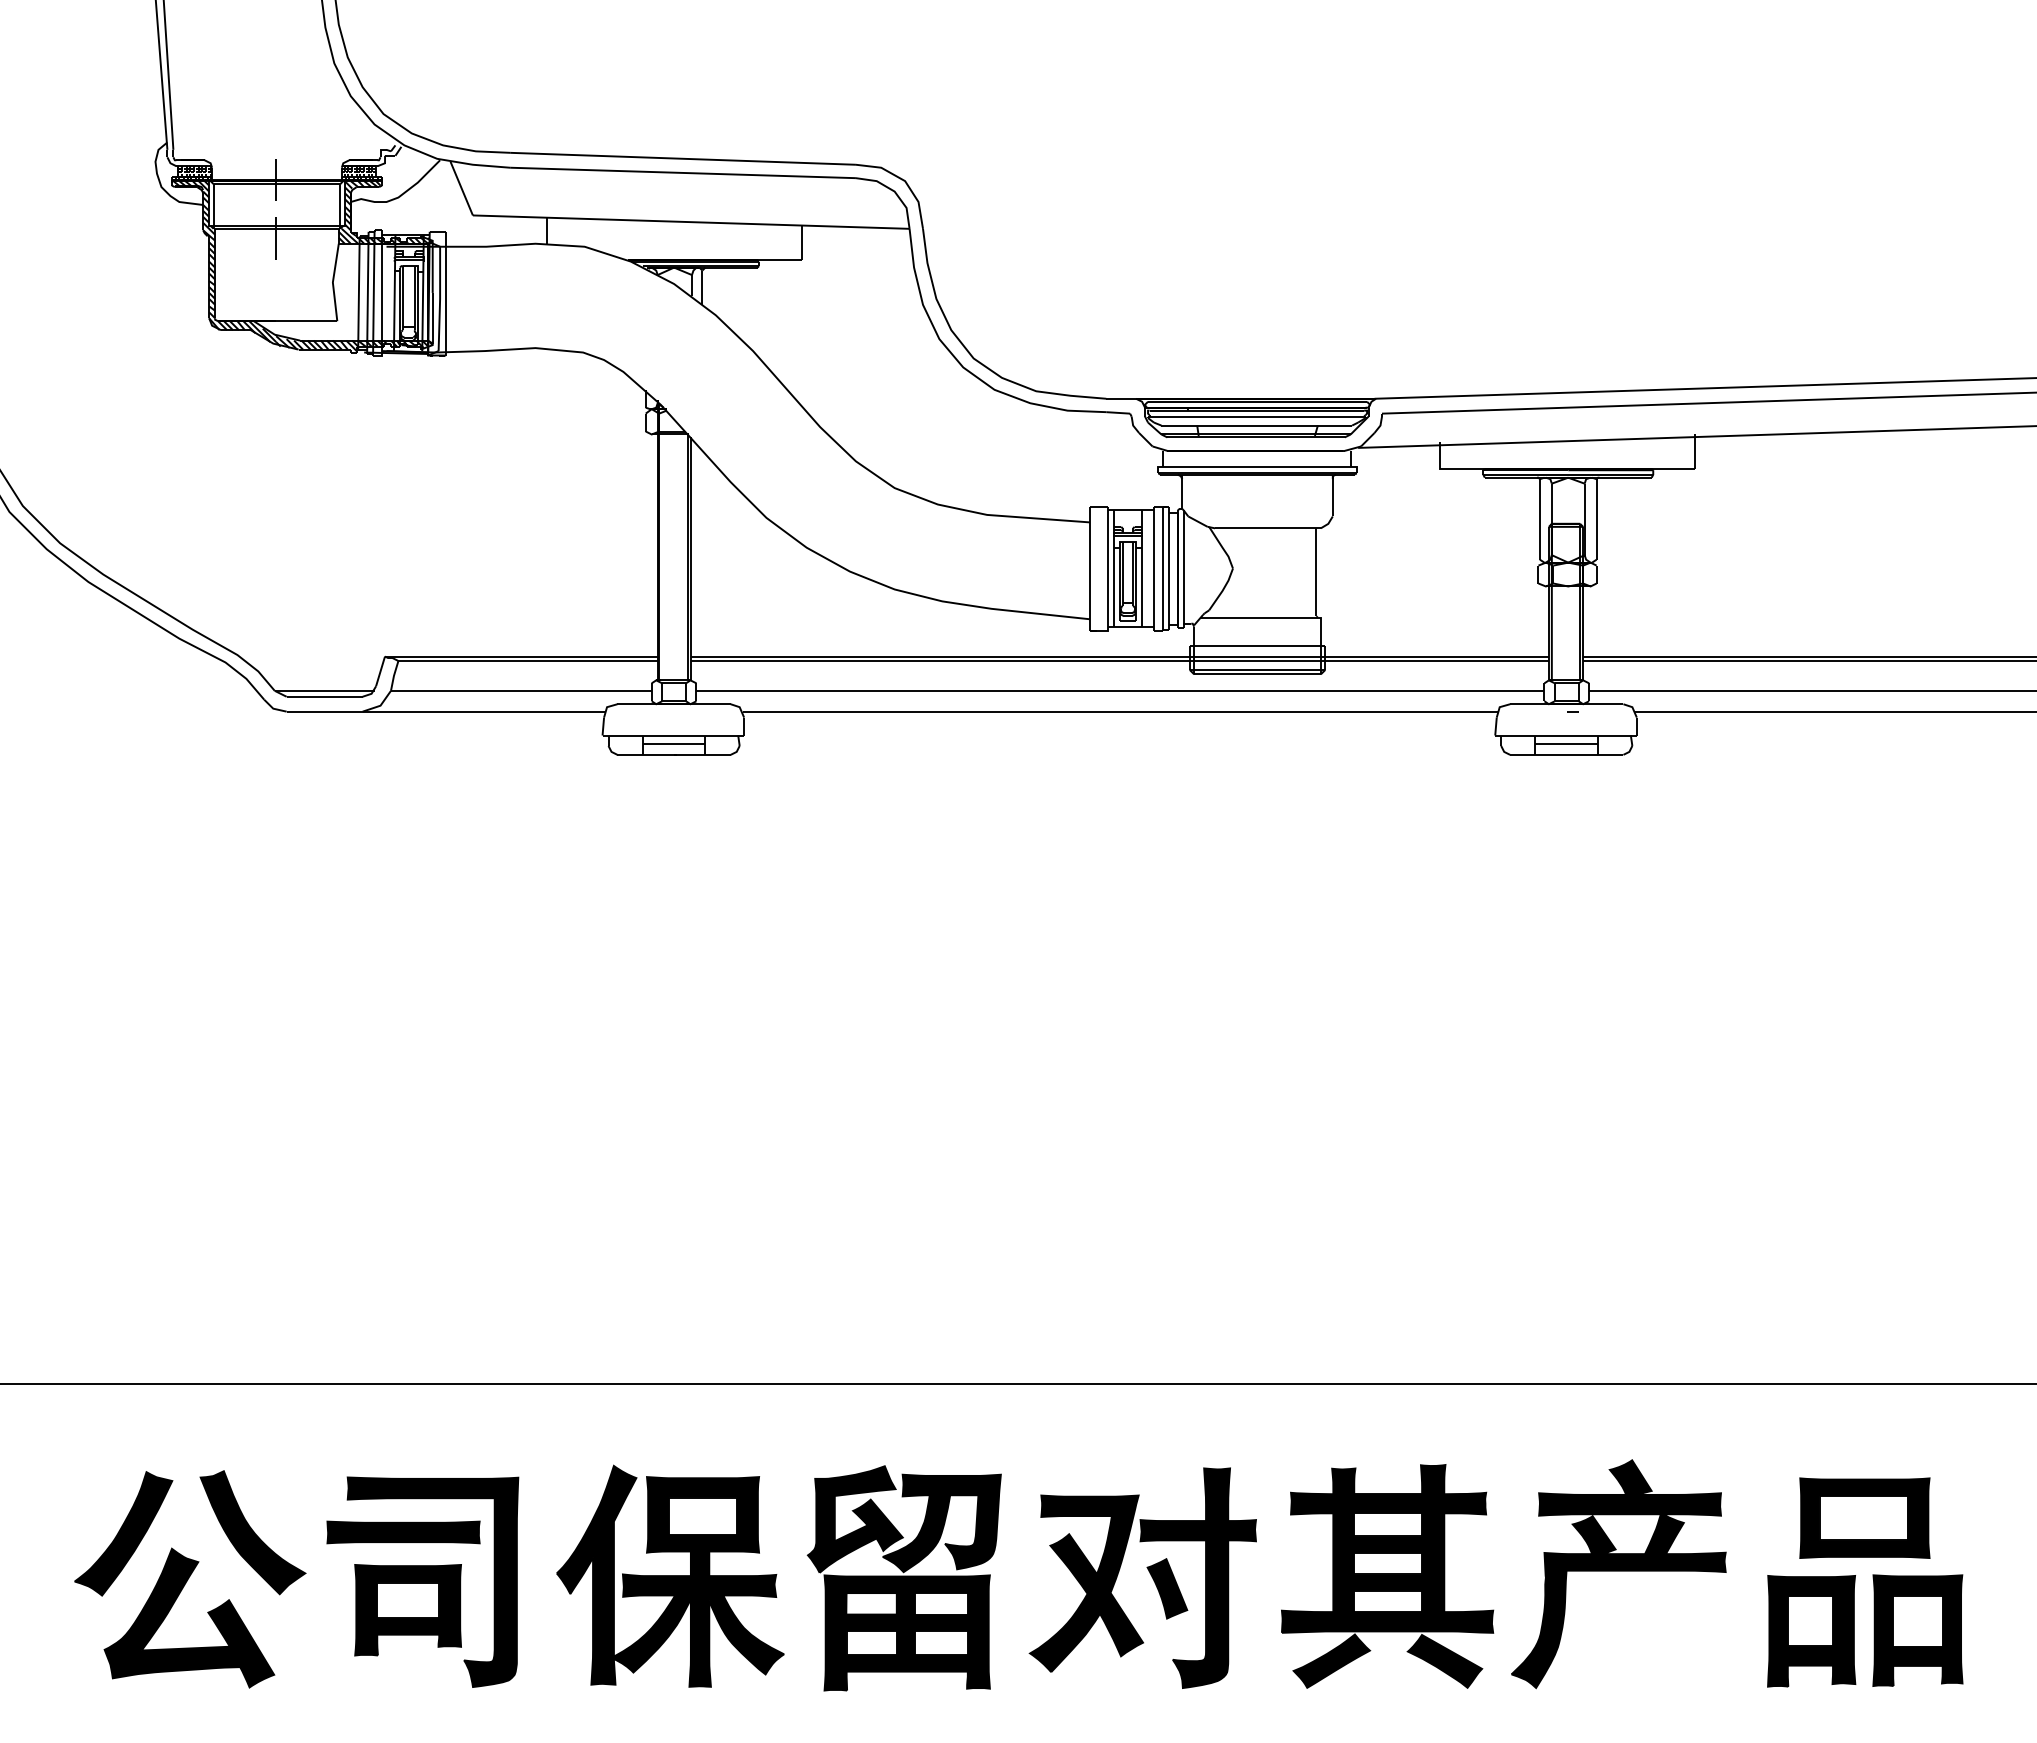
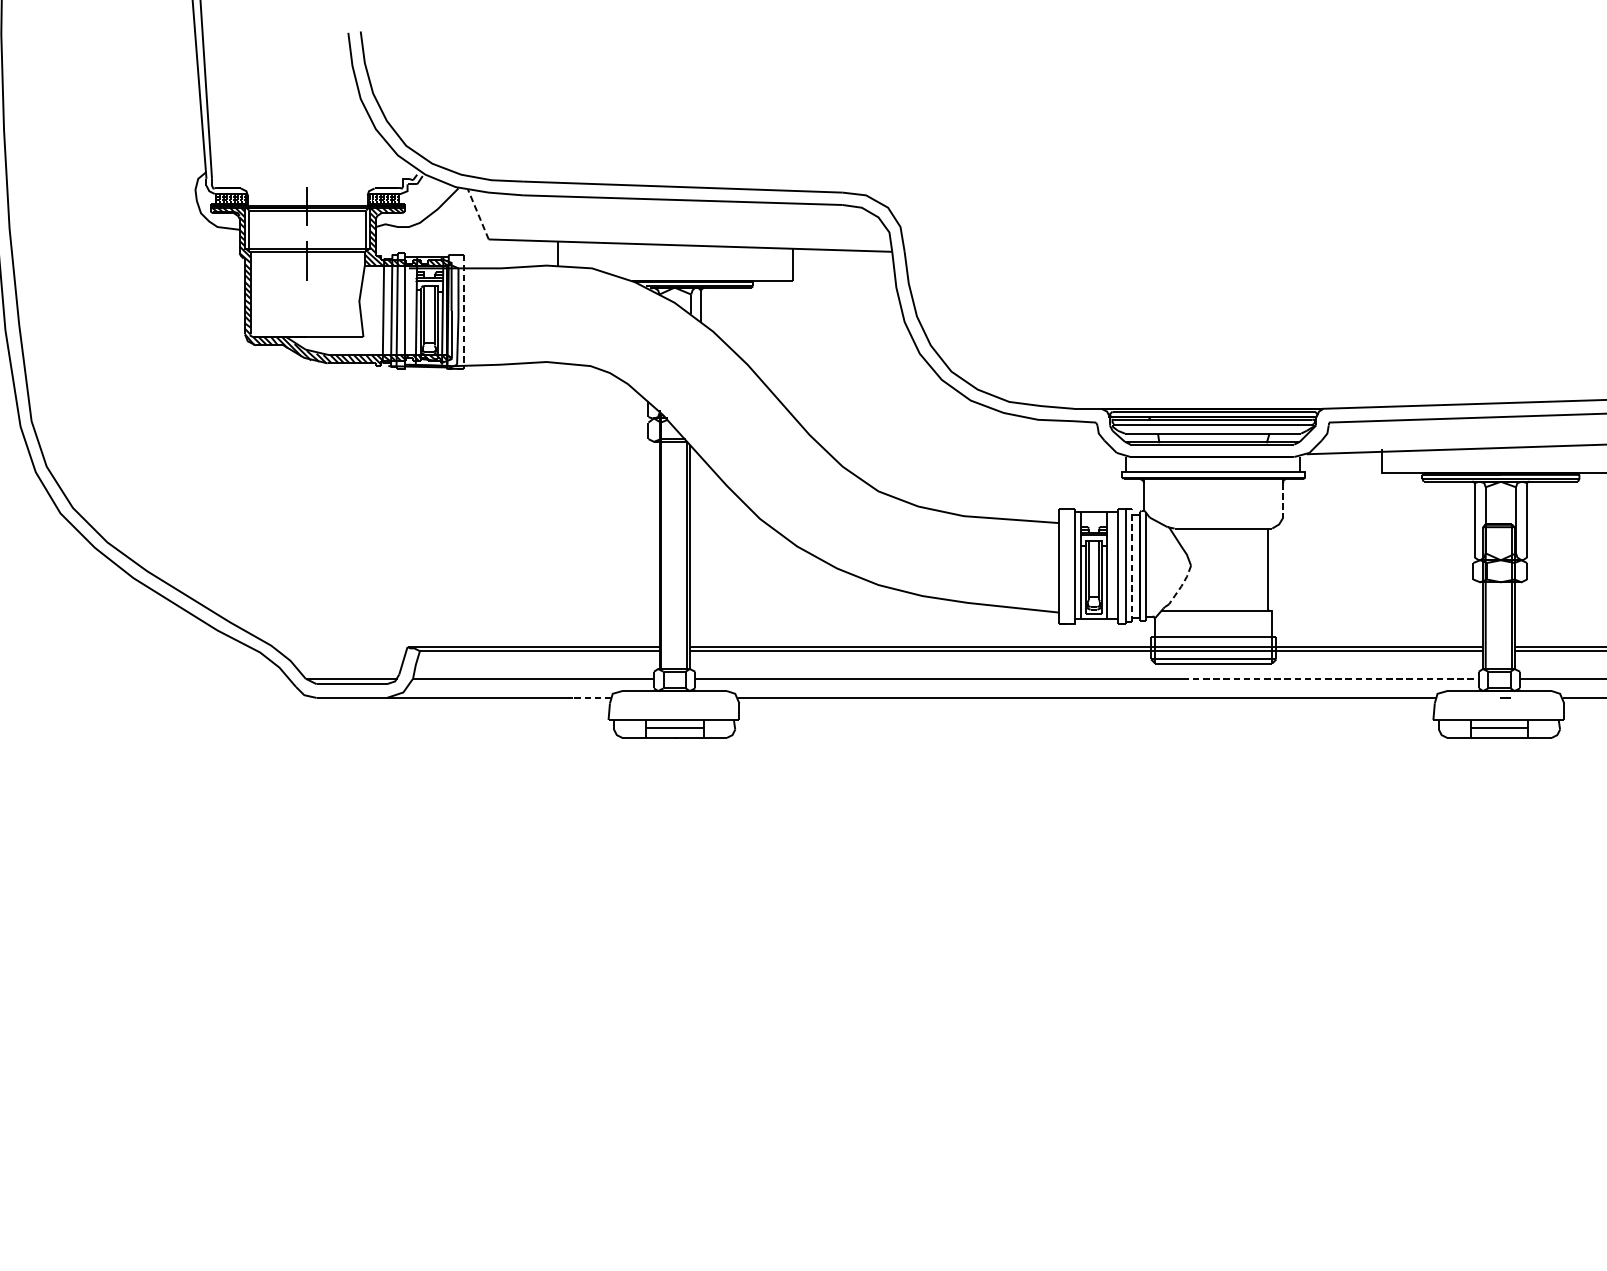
line: (461, 188) -> (478, 214), solid -> dashed
line: (446, 293) -> (464, 311), solid -> dashed
line: (1332, 496) -> (1283, 499), solid -> dashed
line: (1168, 568) -> (1131, 565), solid -> dashed
line: (1223, 590) -> (1182, 586), solid -> dashed
line: (1384, 690) -> (1331, 678), solid -> dashed
line: (584, 711) -> (591, 697), solid -> dashed

